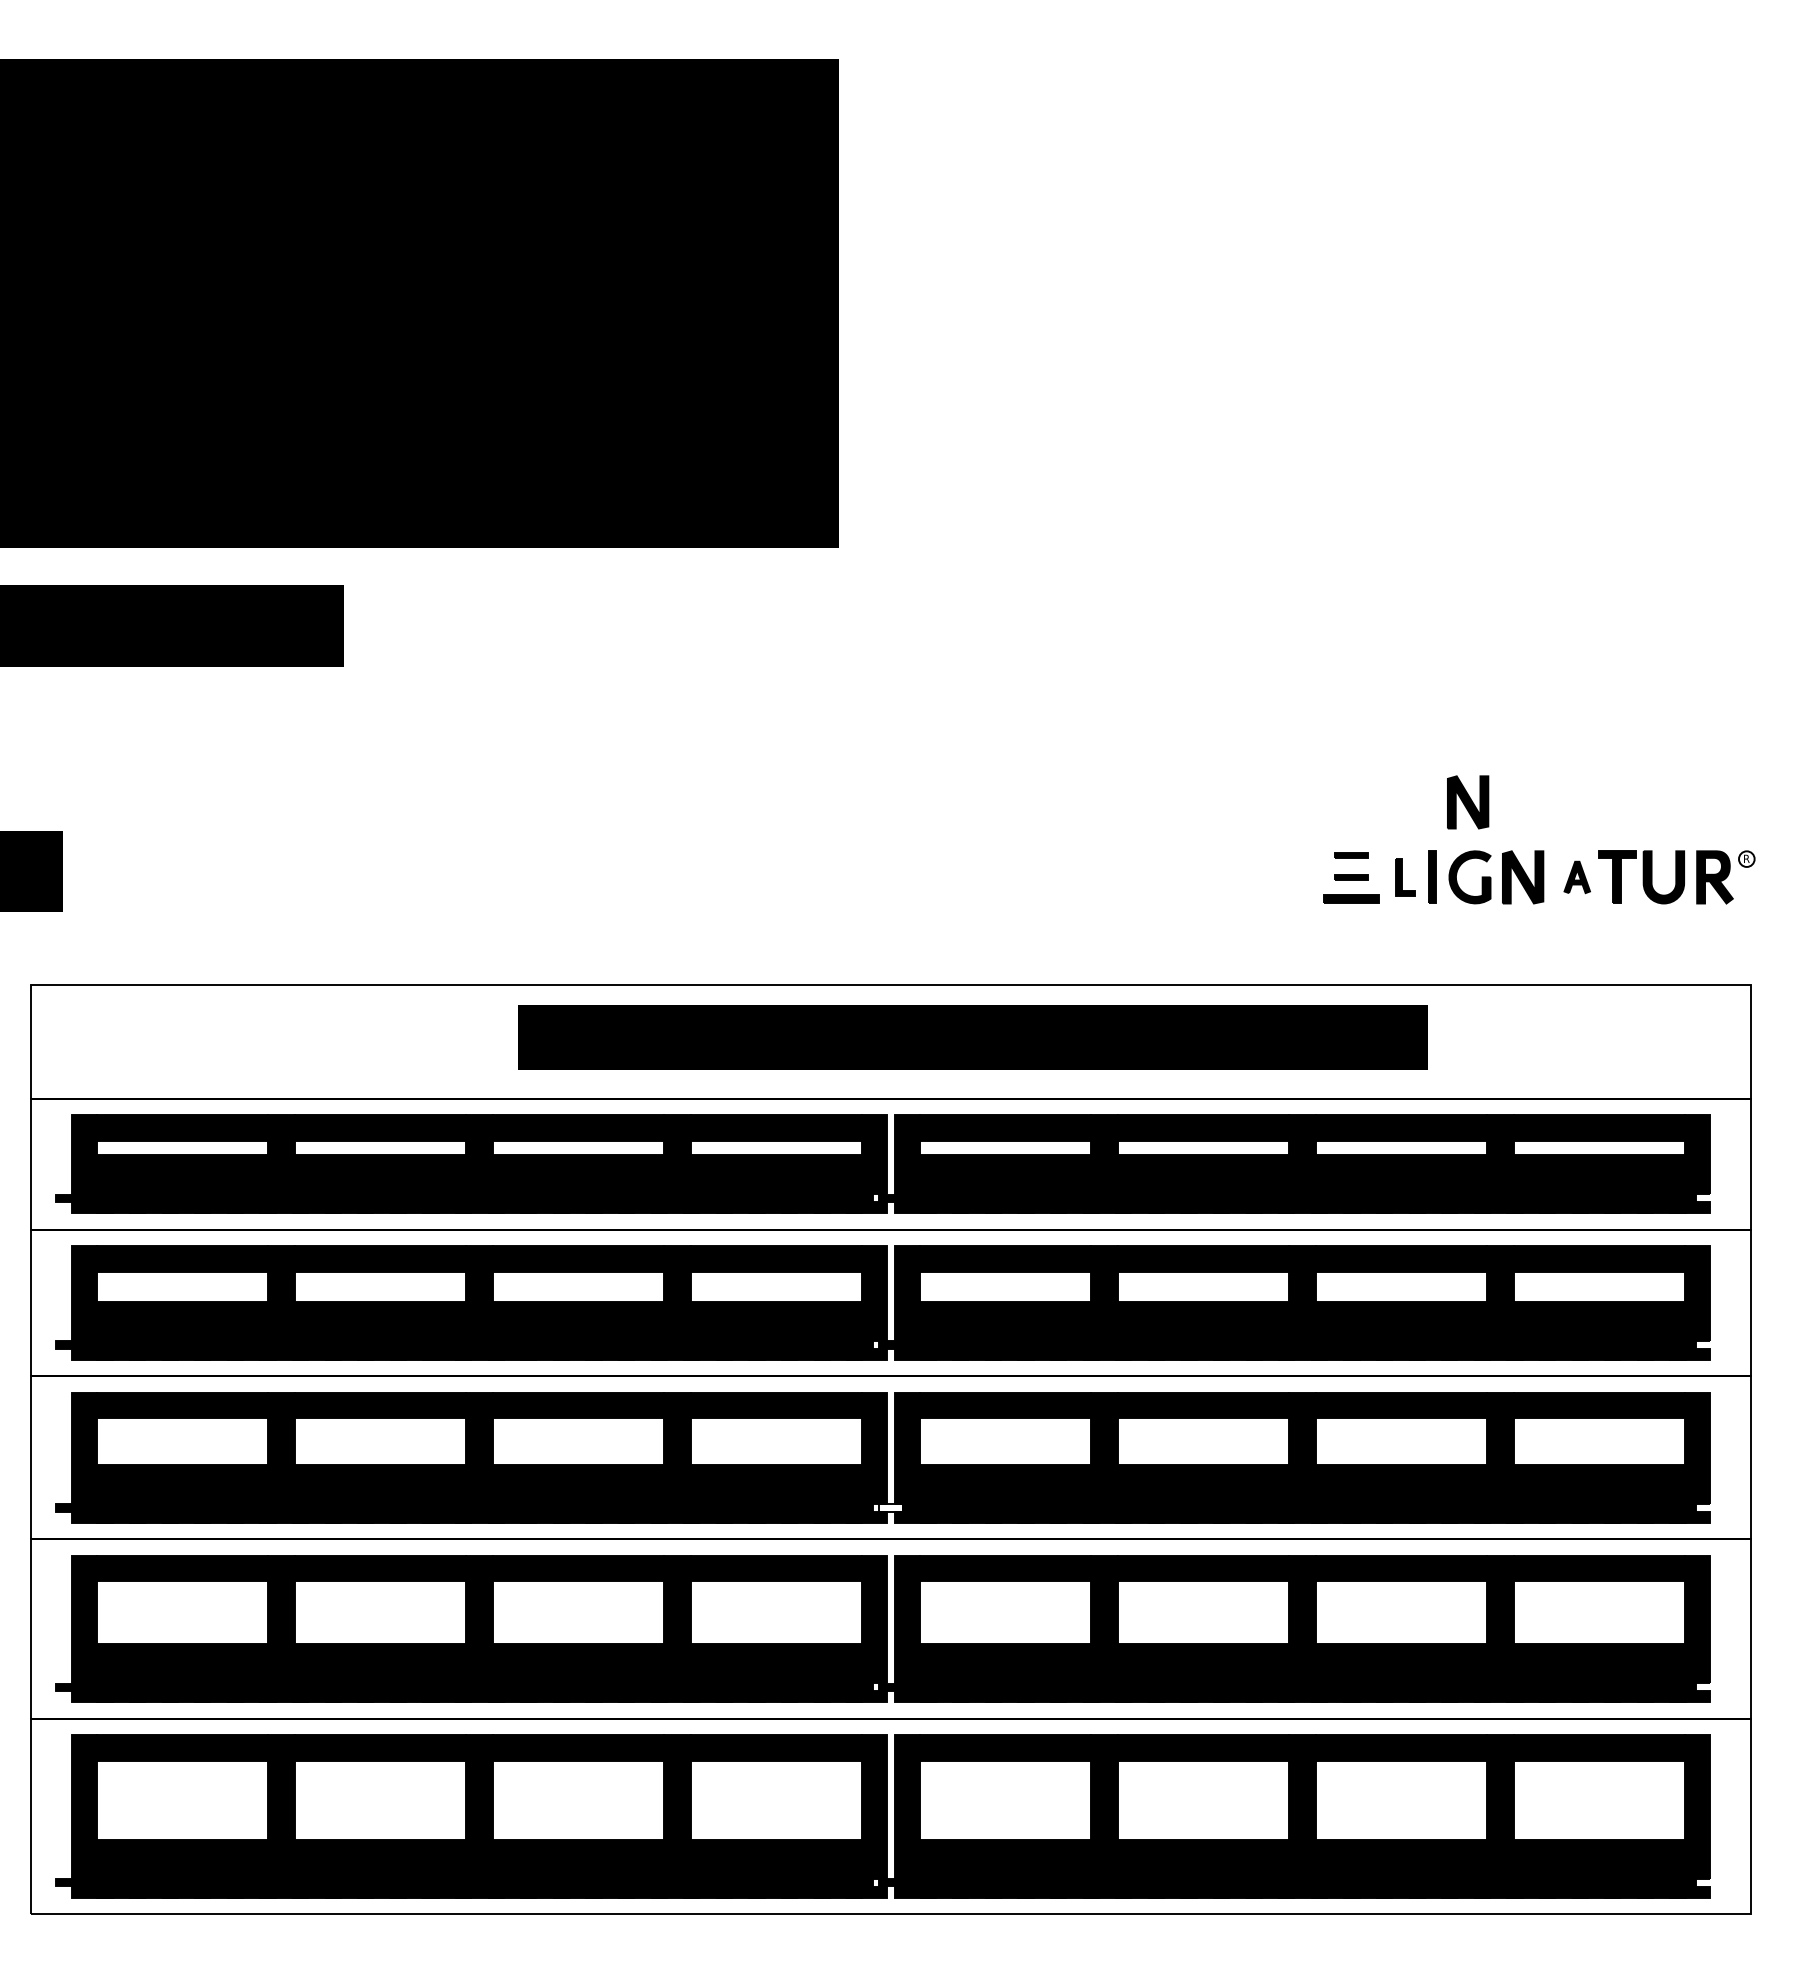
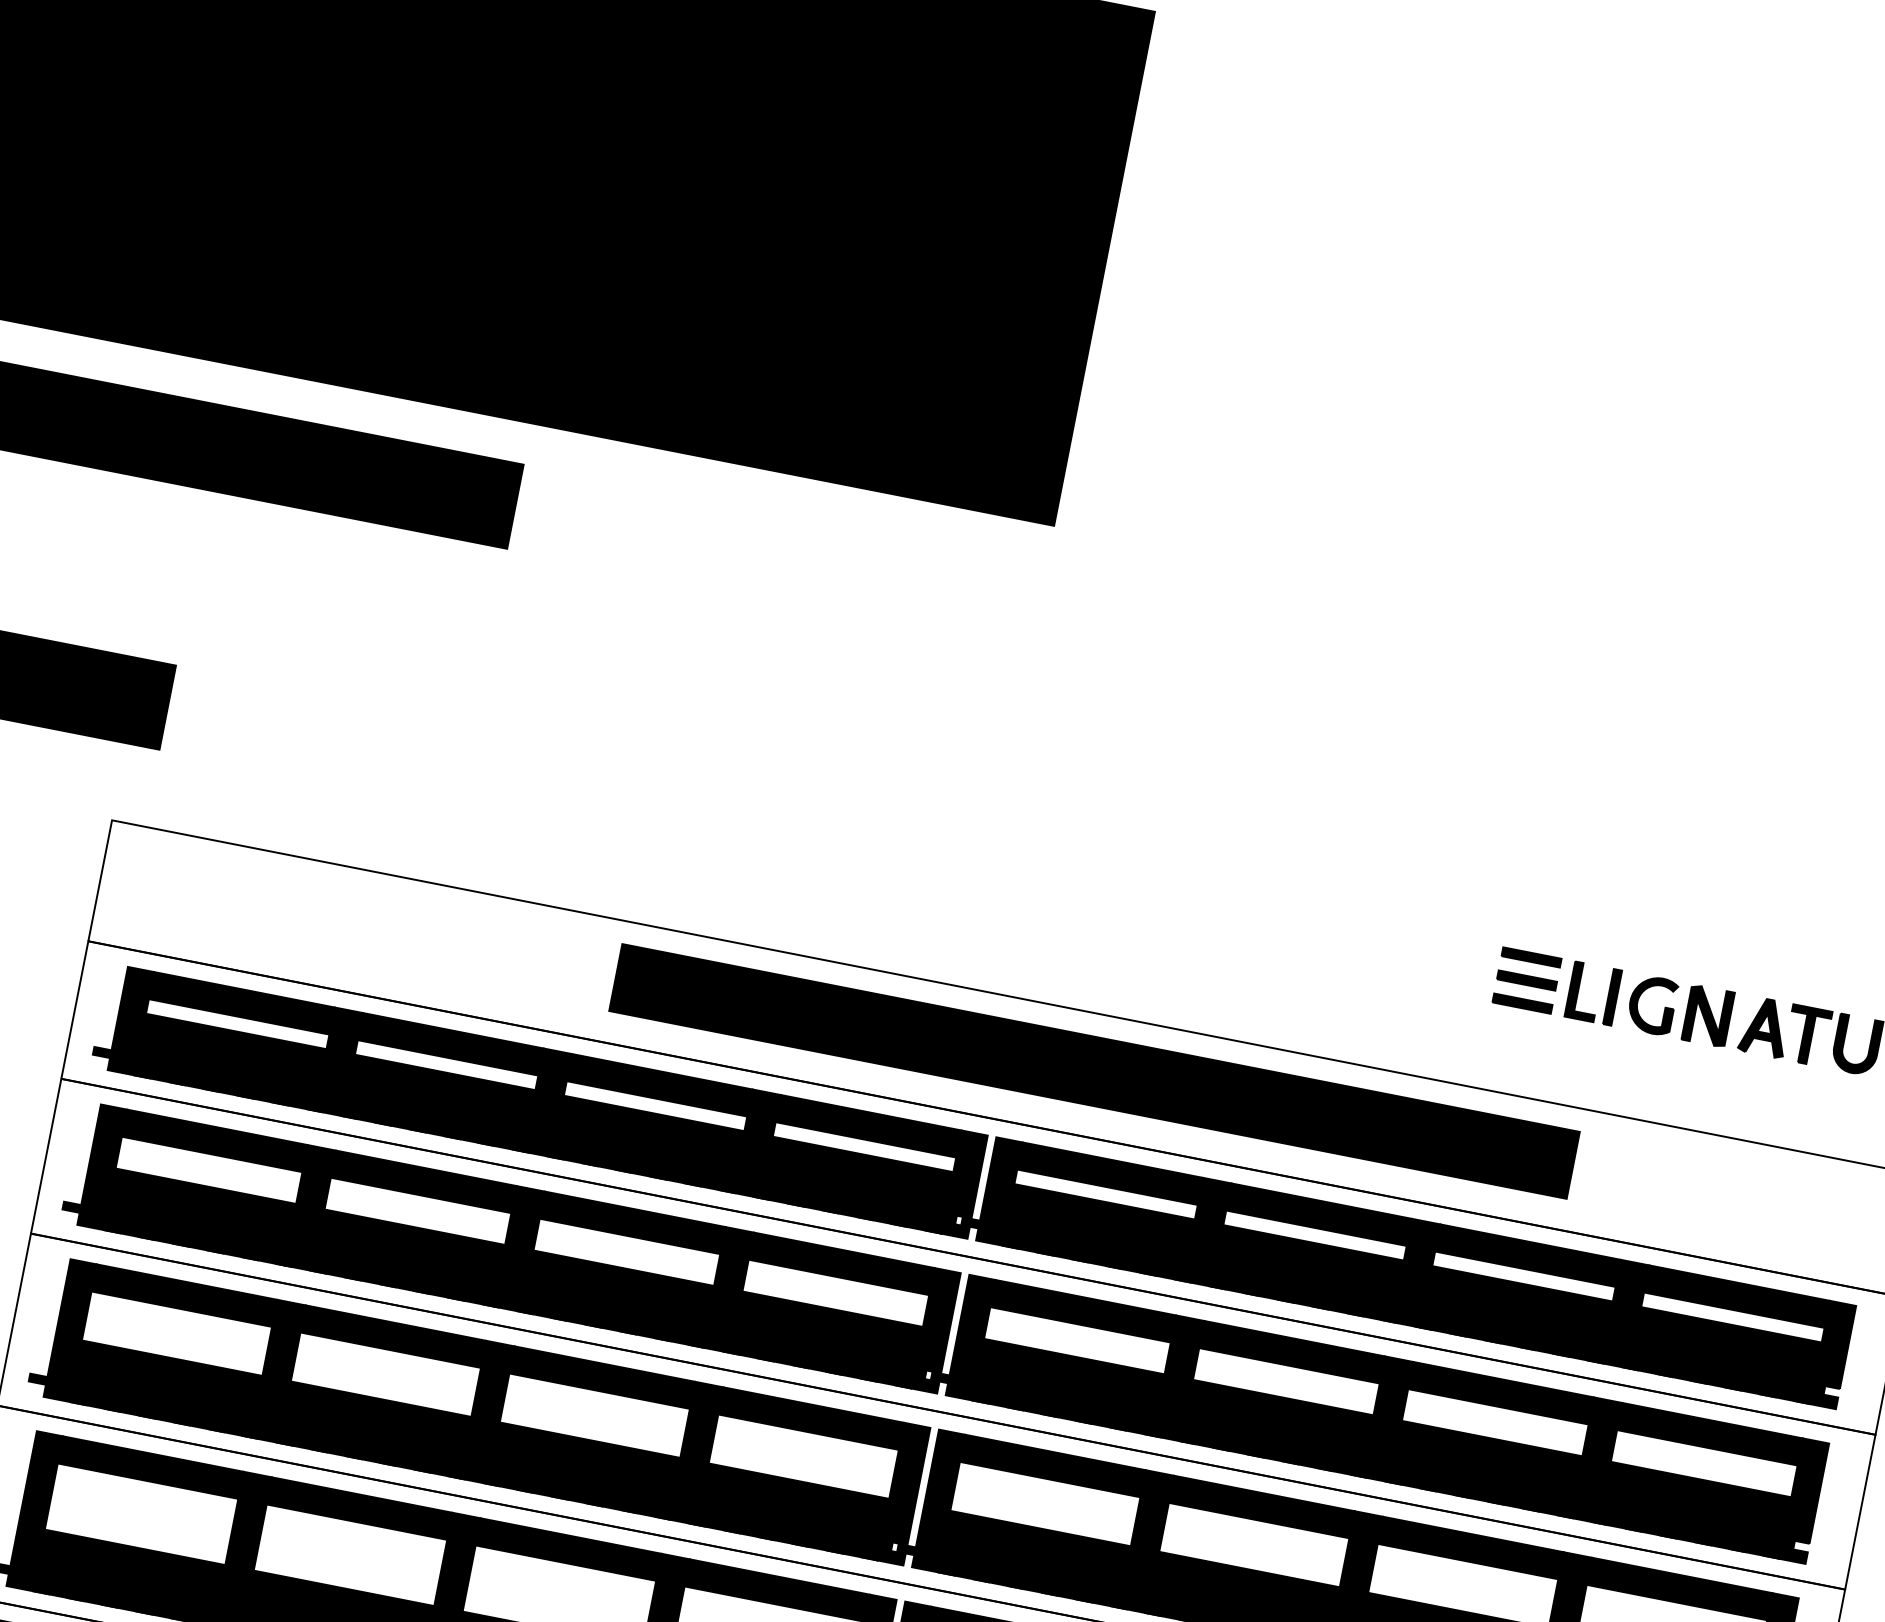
part: (1468, 802) -> (1666, 925), removed
part: (1351, 855) -> (1531, 957), size x1.67
part: (1405, 876) -> (1584, 990), size x1.43
part: (1351, 877) -> (1527, 980), size x1.67
part: (1577, 877) -> (1765, 1027), size x1.67
fill: (890, 1507) -> (910, 1549), added

